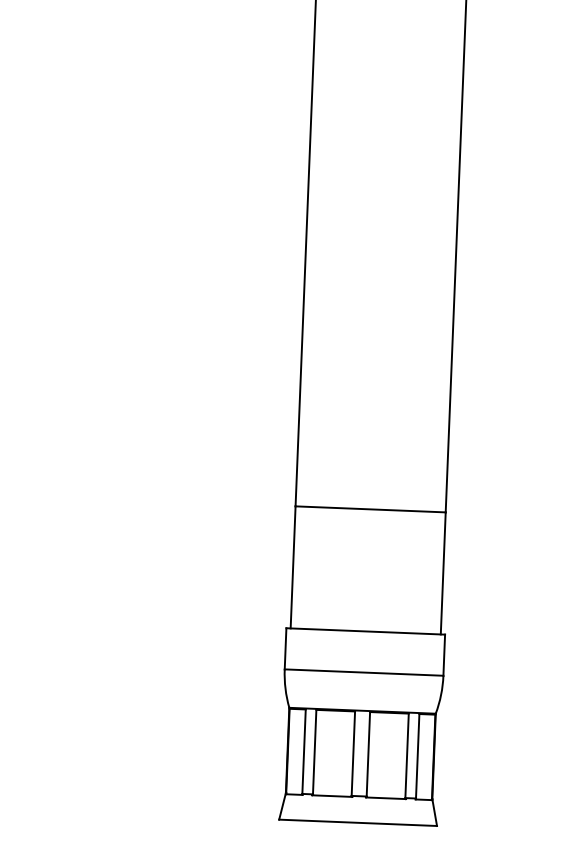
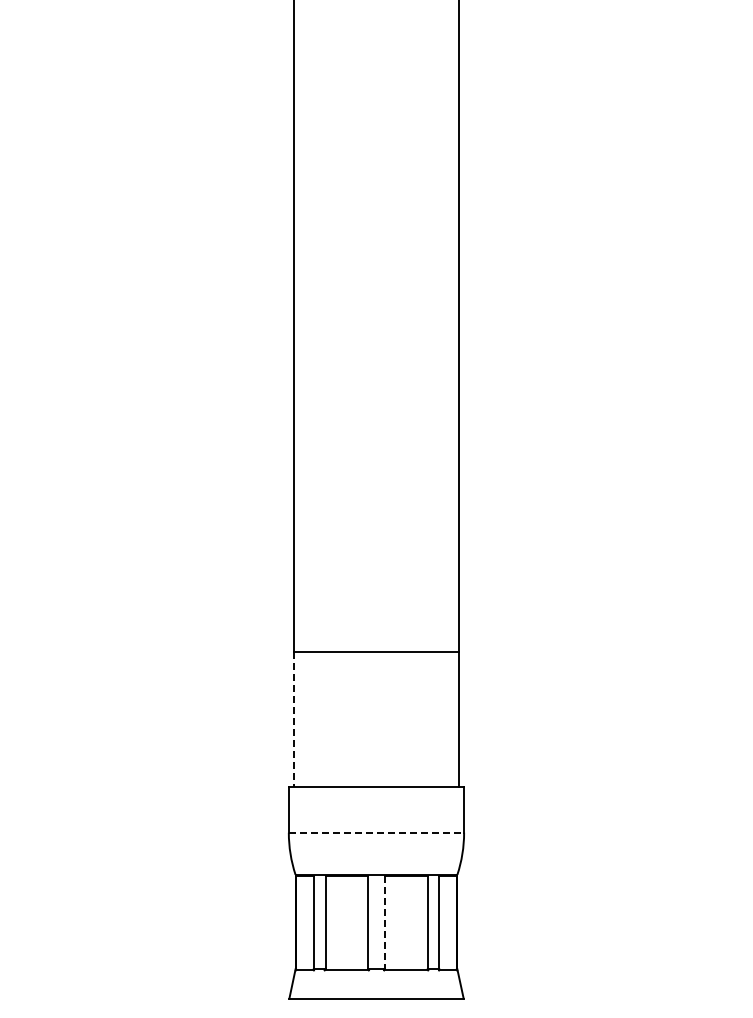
line: (293, 567) -> (293, 720), solid -> dashed
line: (364, 672) -> (376, 832), solid -> dashed
line: (368, 754) -> (384, 922), solid -> dashed

